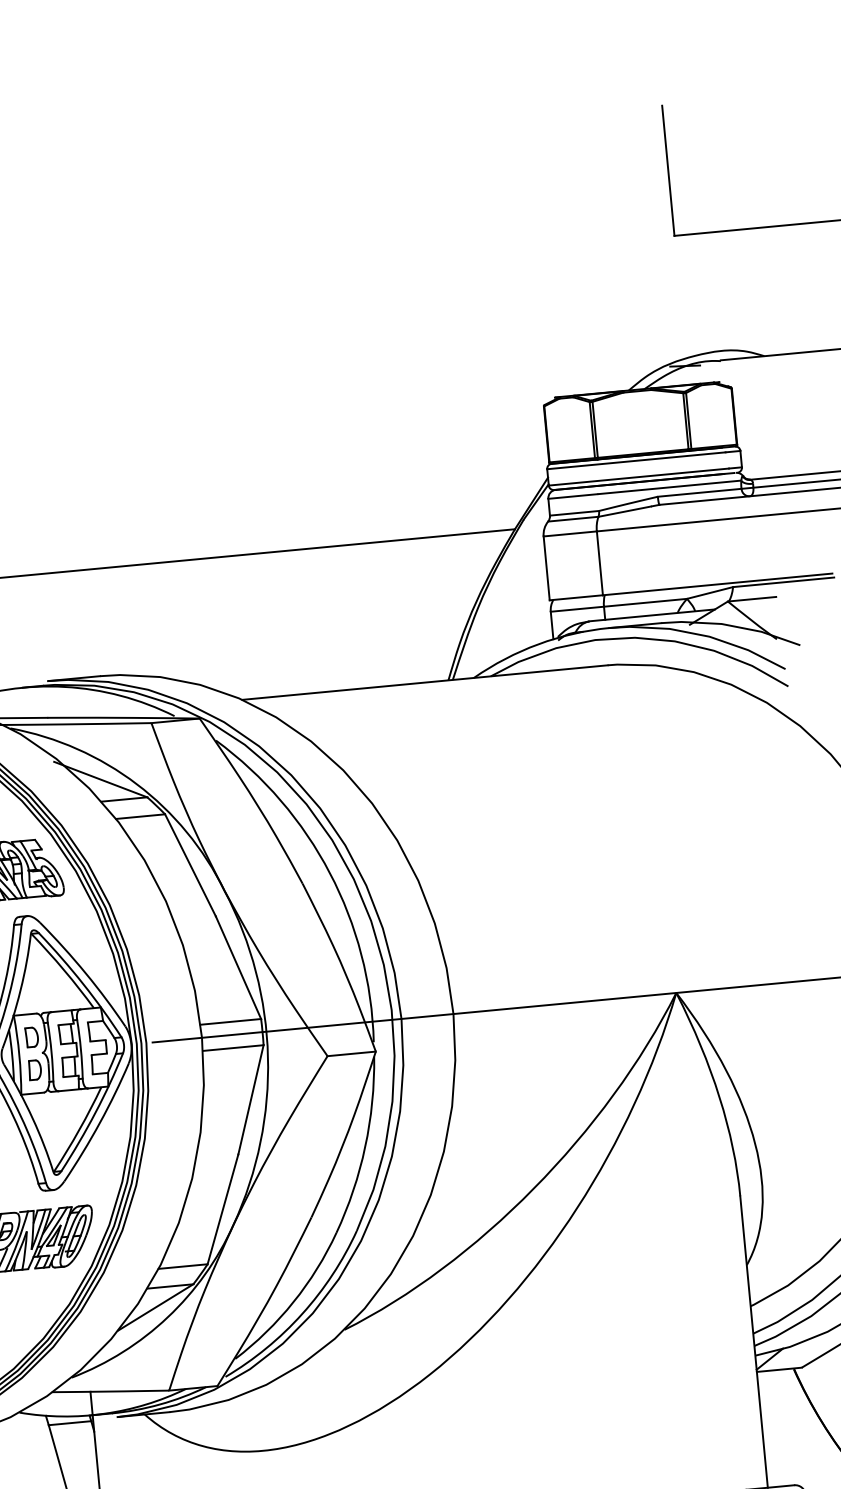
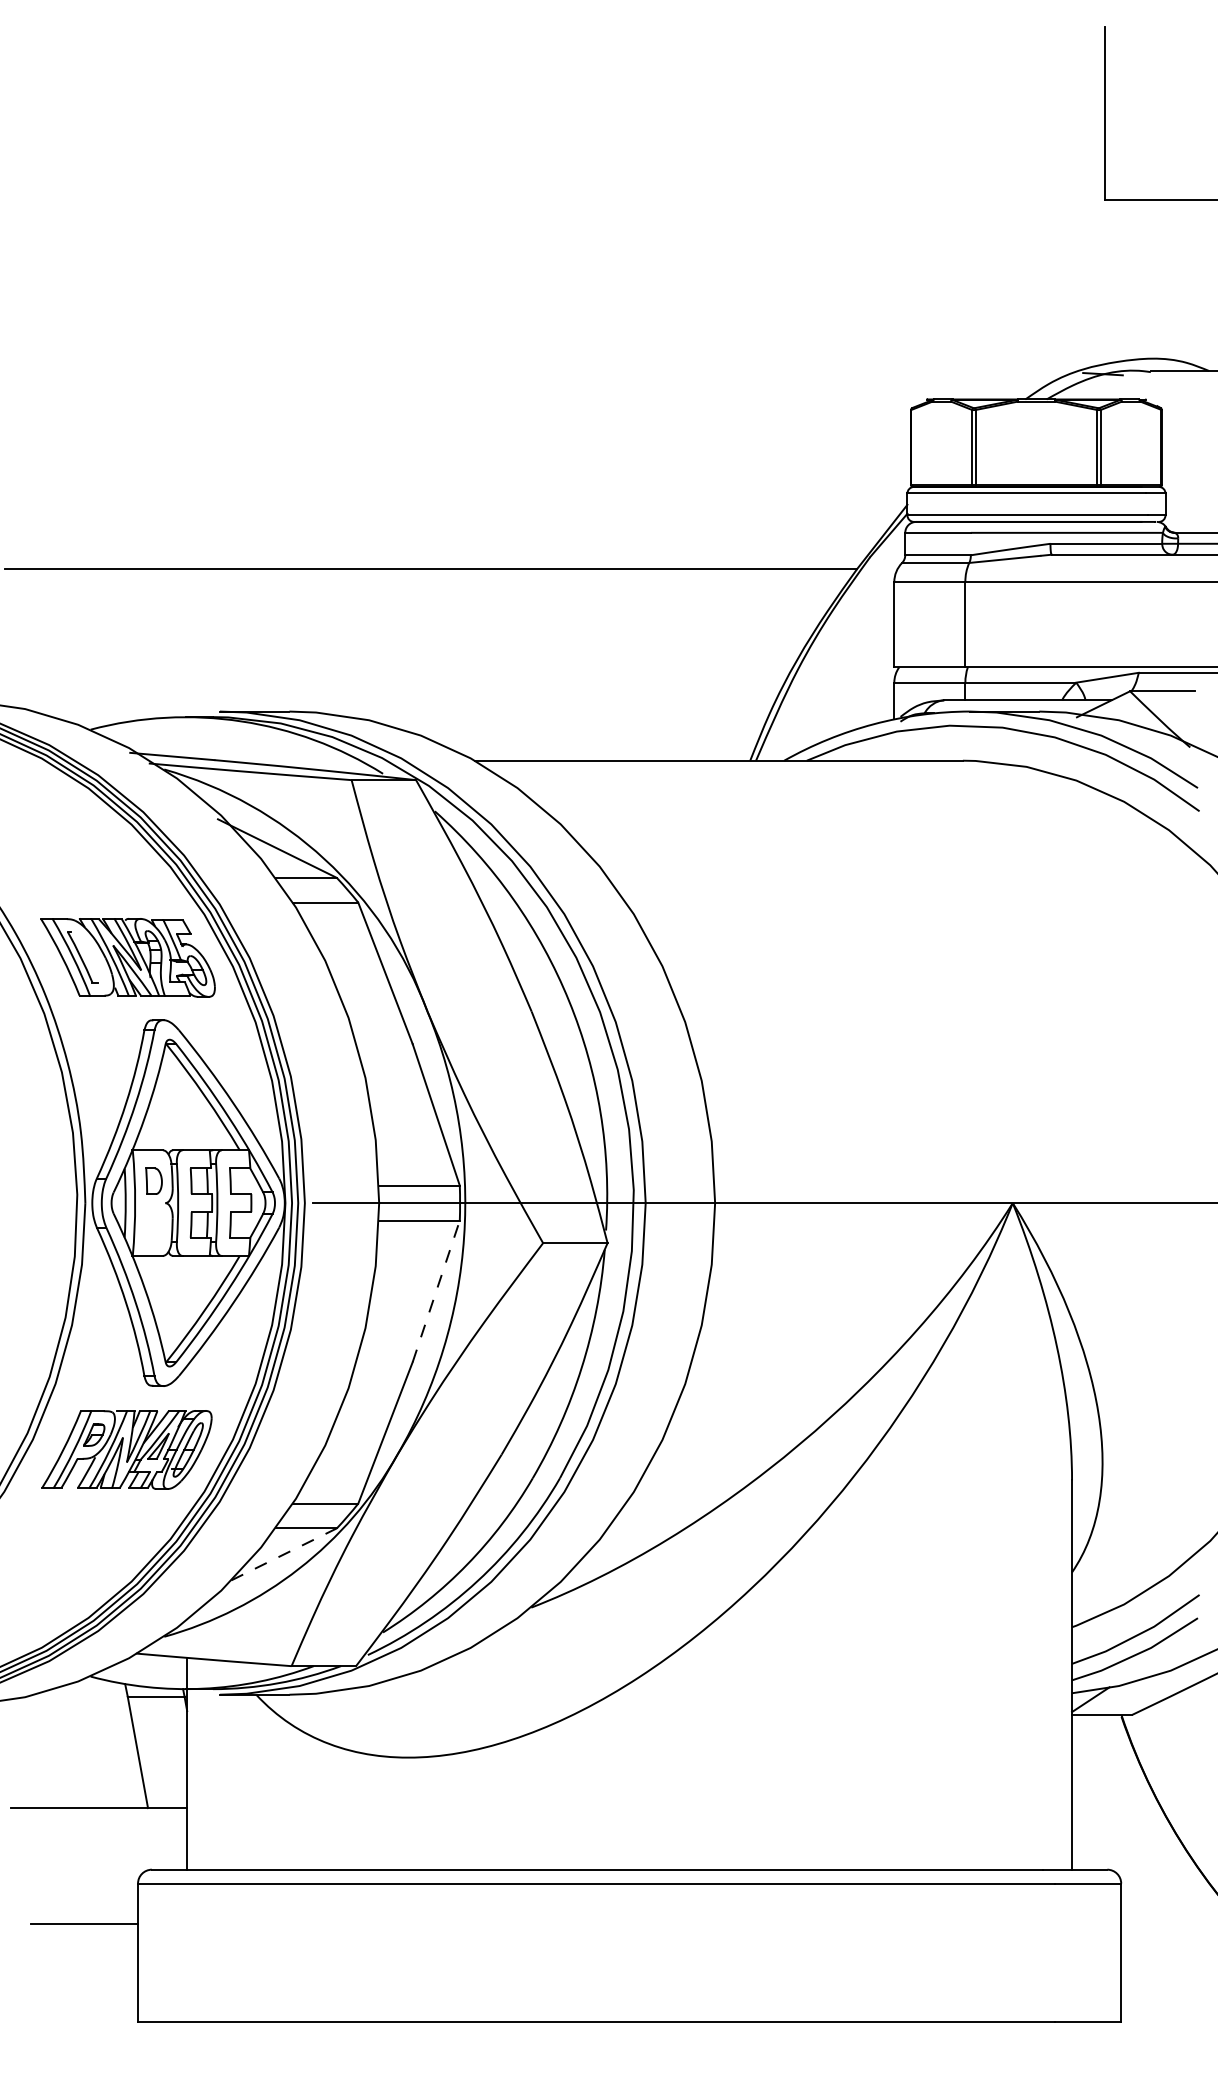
part: (34, 1069) -> (153, 1224), removed
line: (251, 1099) -> (436, 1291), solid -> dashed
line: (156, 1307) -> (284, 1554), solid -> dashed

